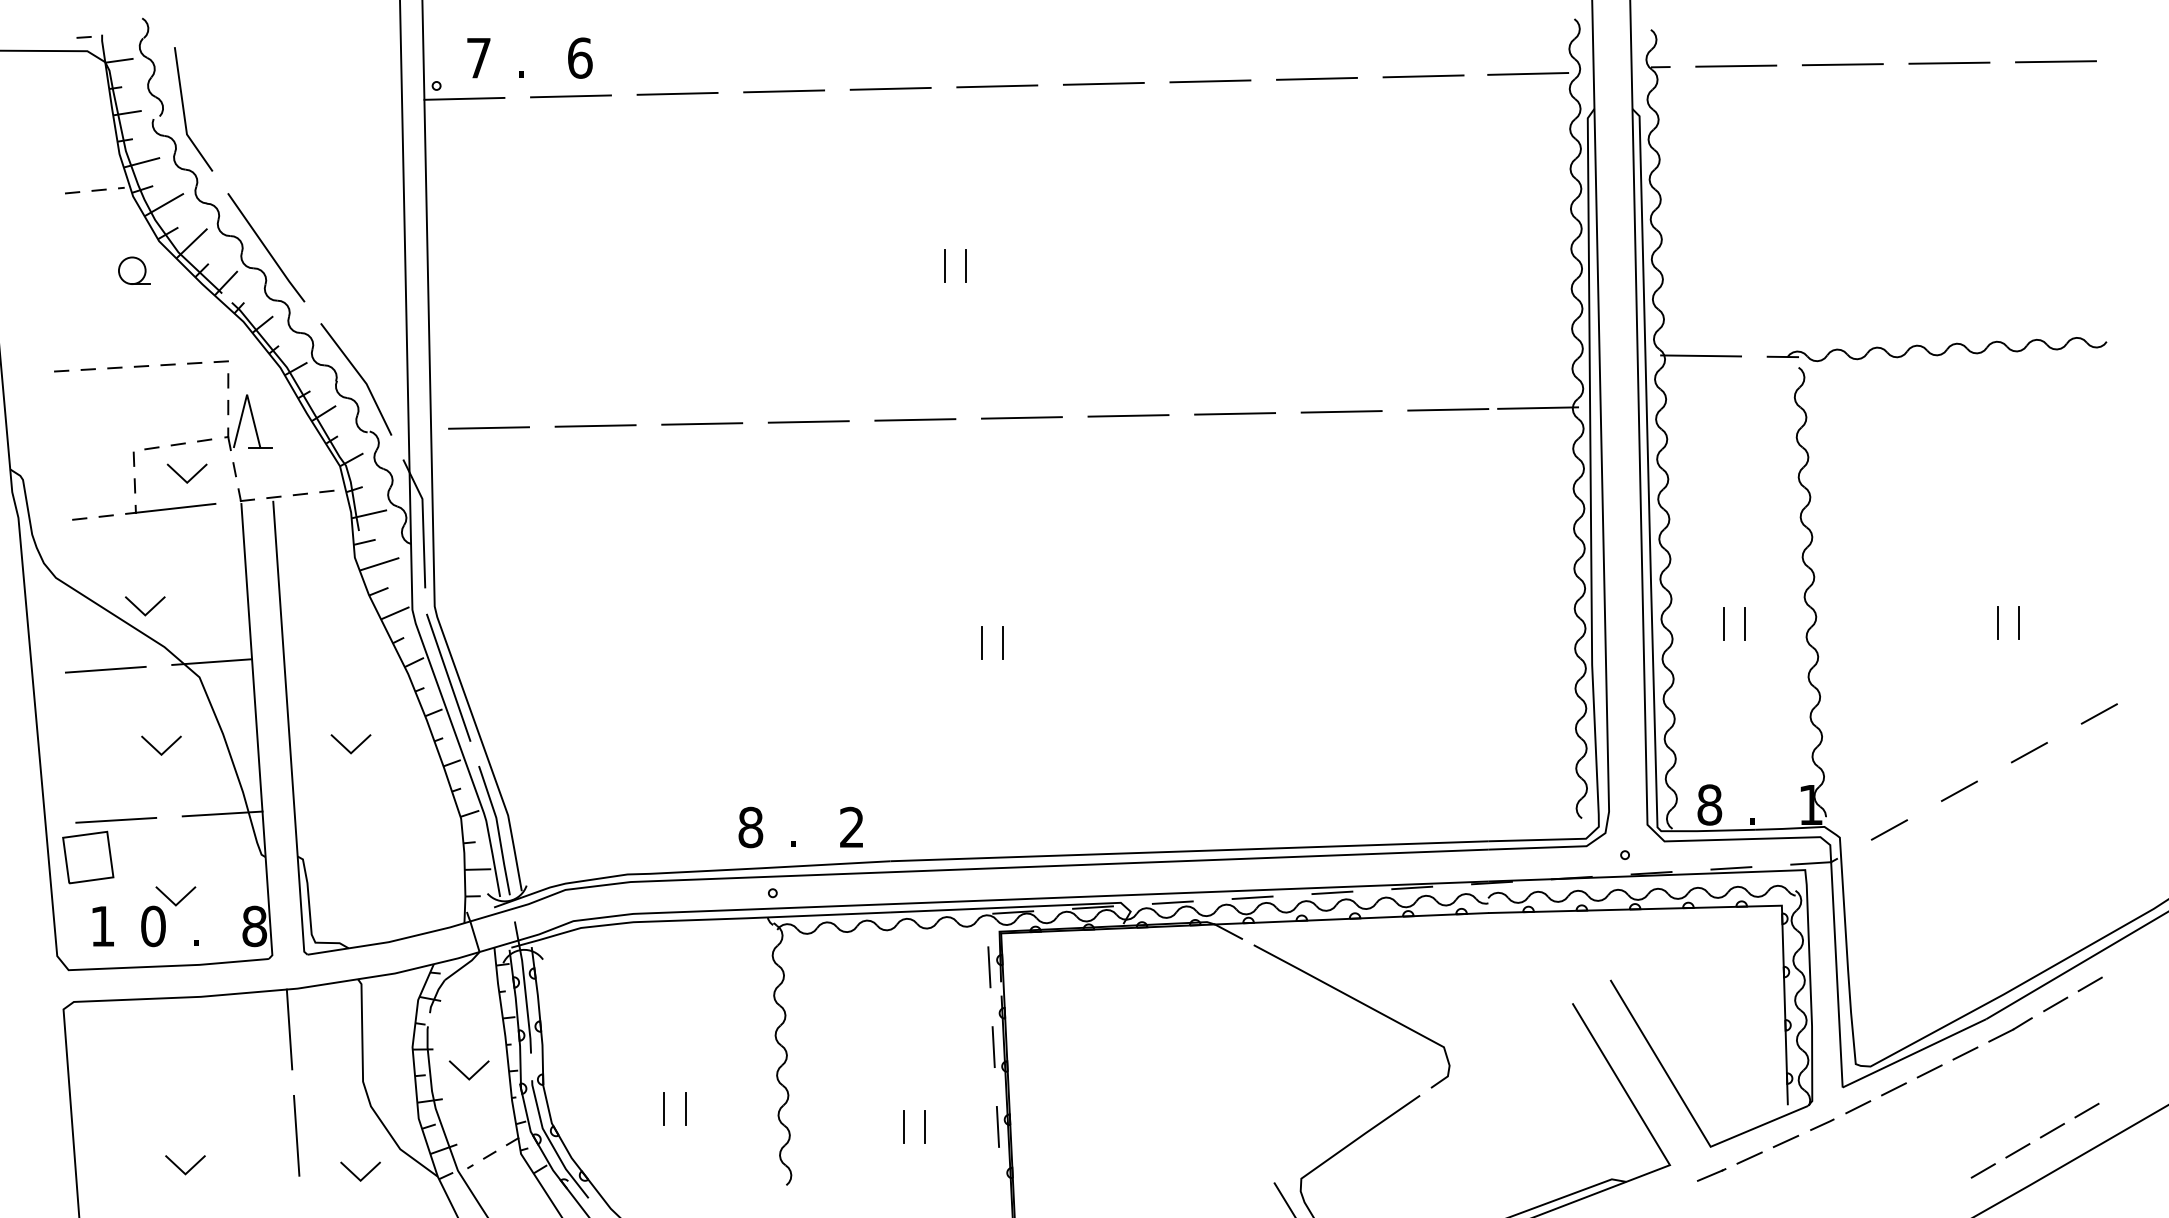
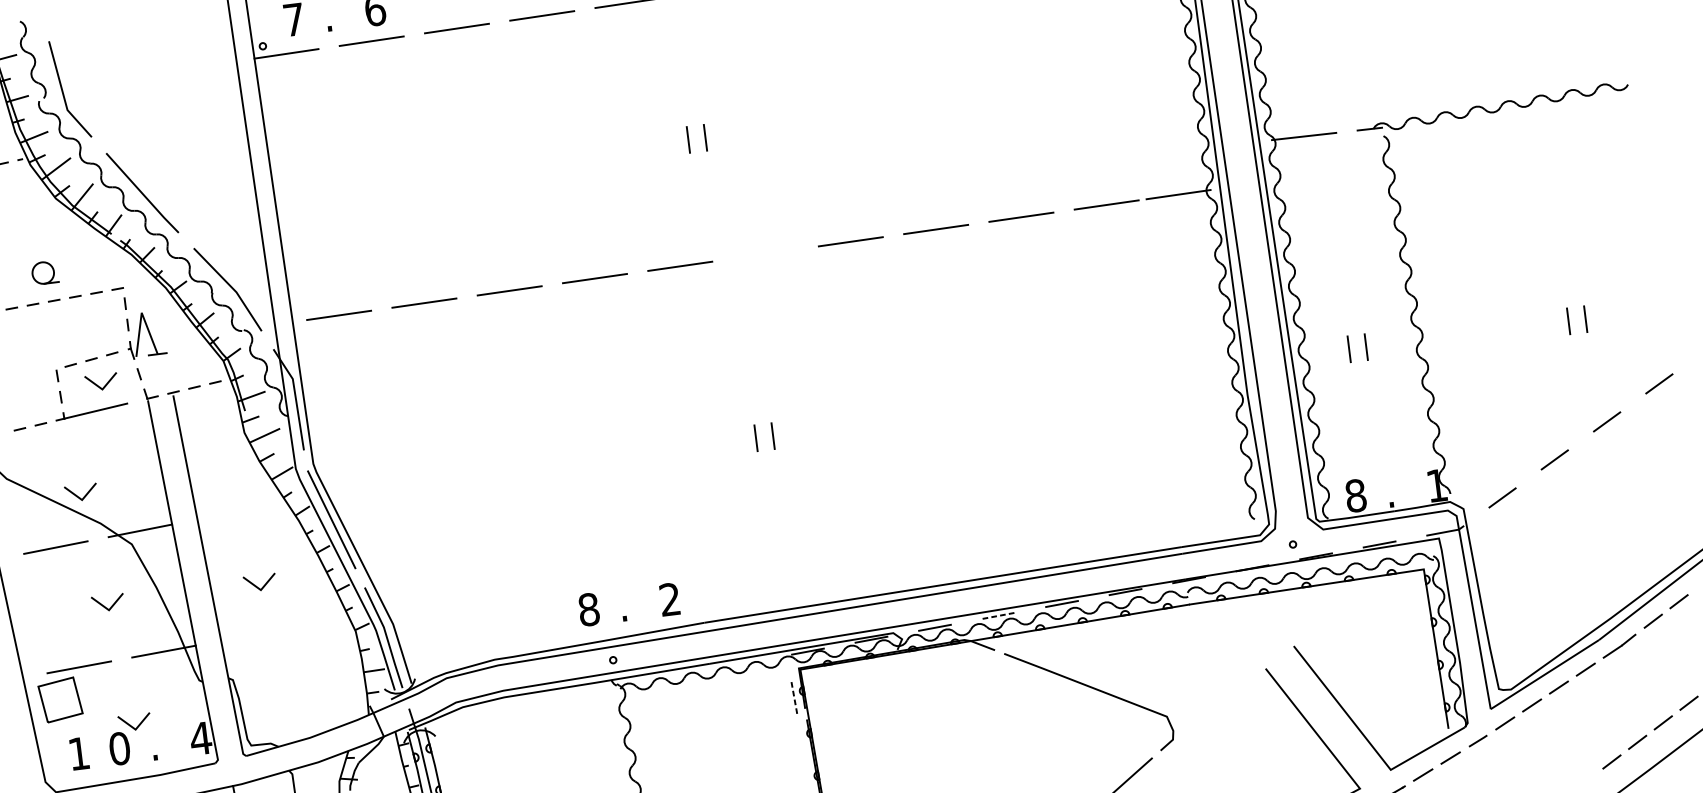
part: (134, 270) -> (45, 272), moved
line: (1021, 417) -> (765, 253), removed
line: (1252, 897) -> (998, 615), solid -> dashed
text: (254, 926) -> (200, 738), 8 -> 4
line: (989, 967) -> (794, 698), solid -> dashed
line: (993, 1047) -> (805, 761), removed

